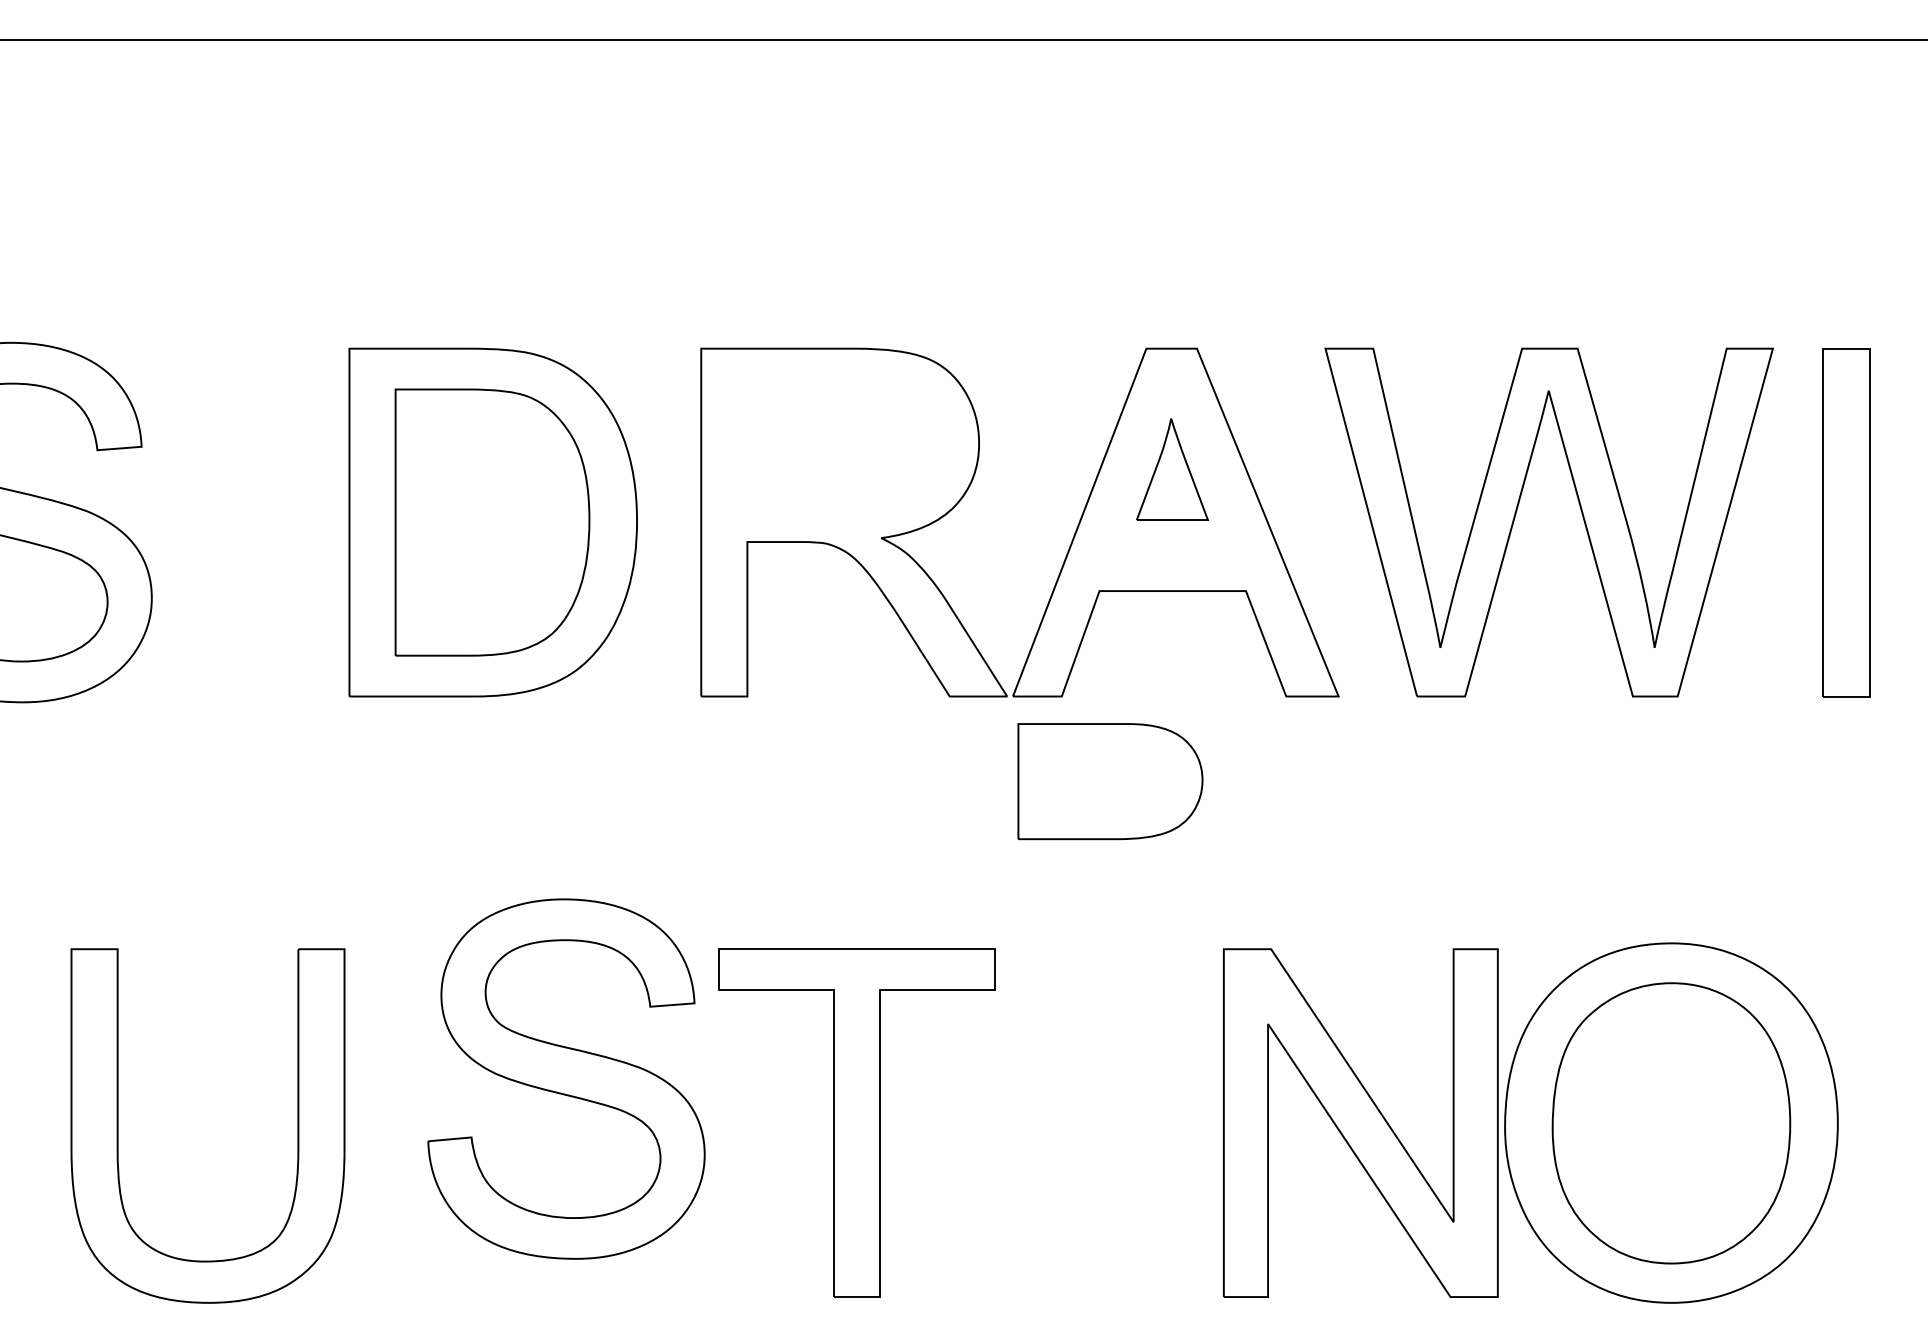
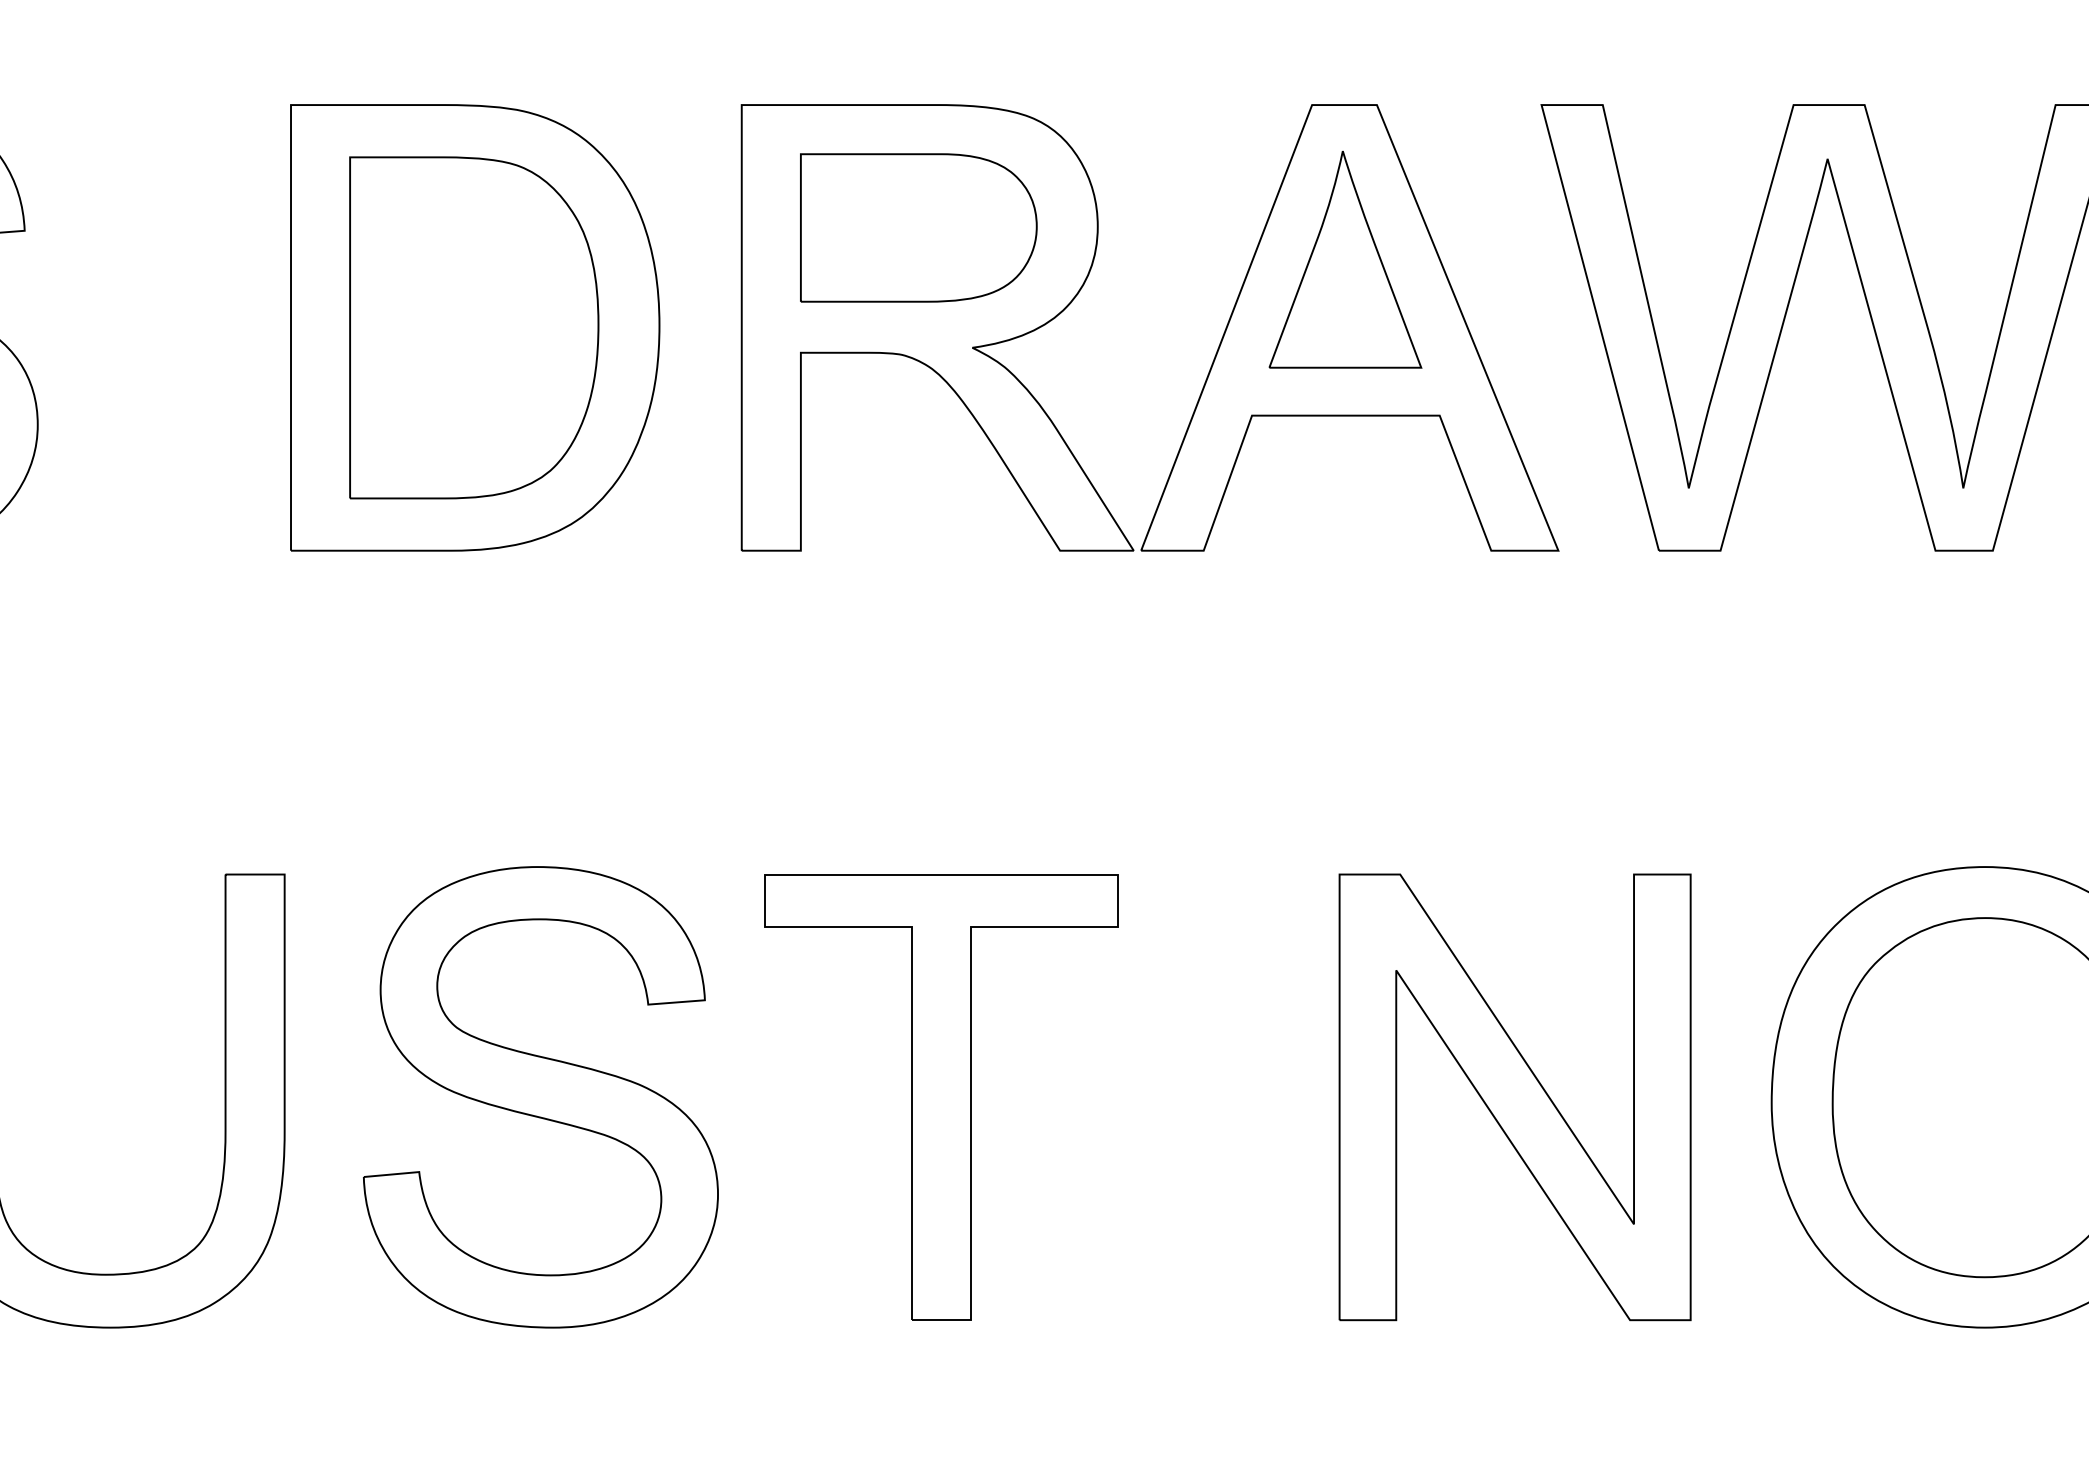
part: (1172, 469) -> (1345, 259), size x1.67
part: (1110, 781) -> (918, 227), moved
part: (566, 1078) -> (540, 1096), moved
part: (1360, 1122) -> (1514, 1096), moved

